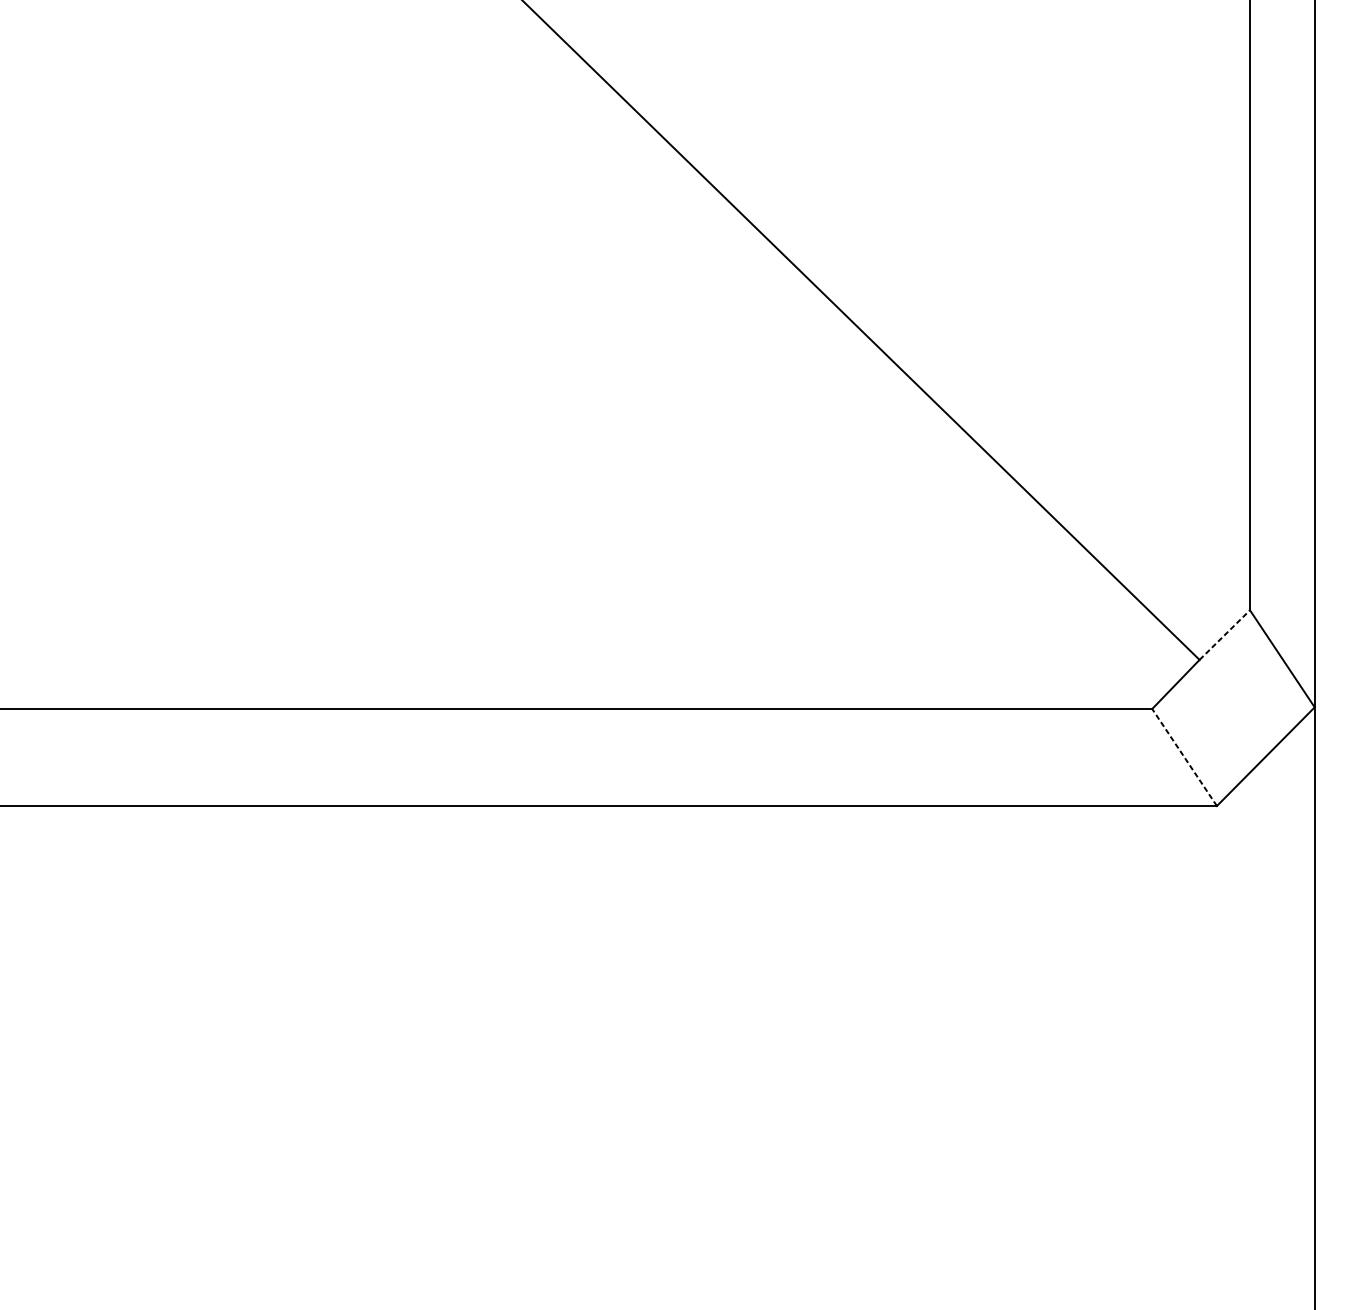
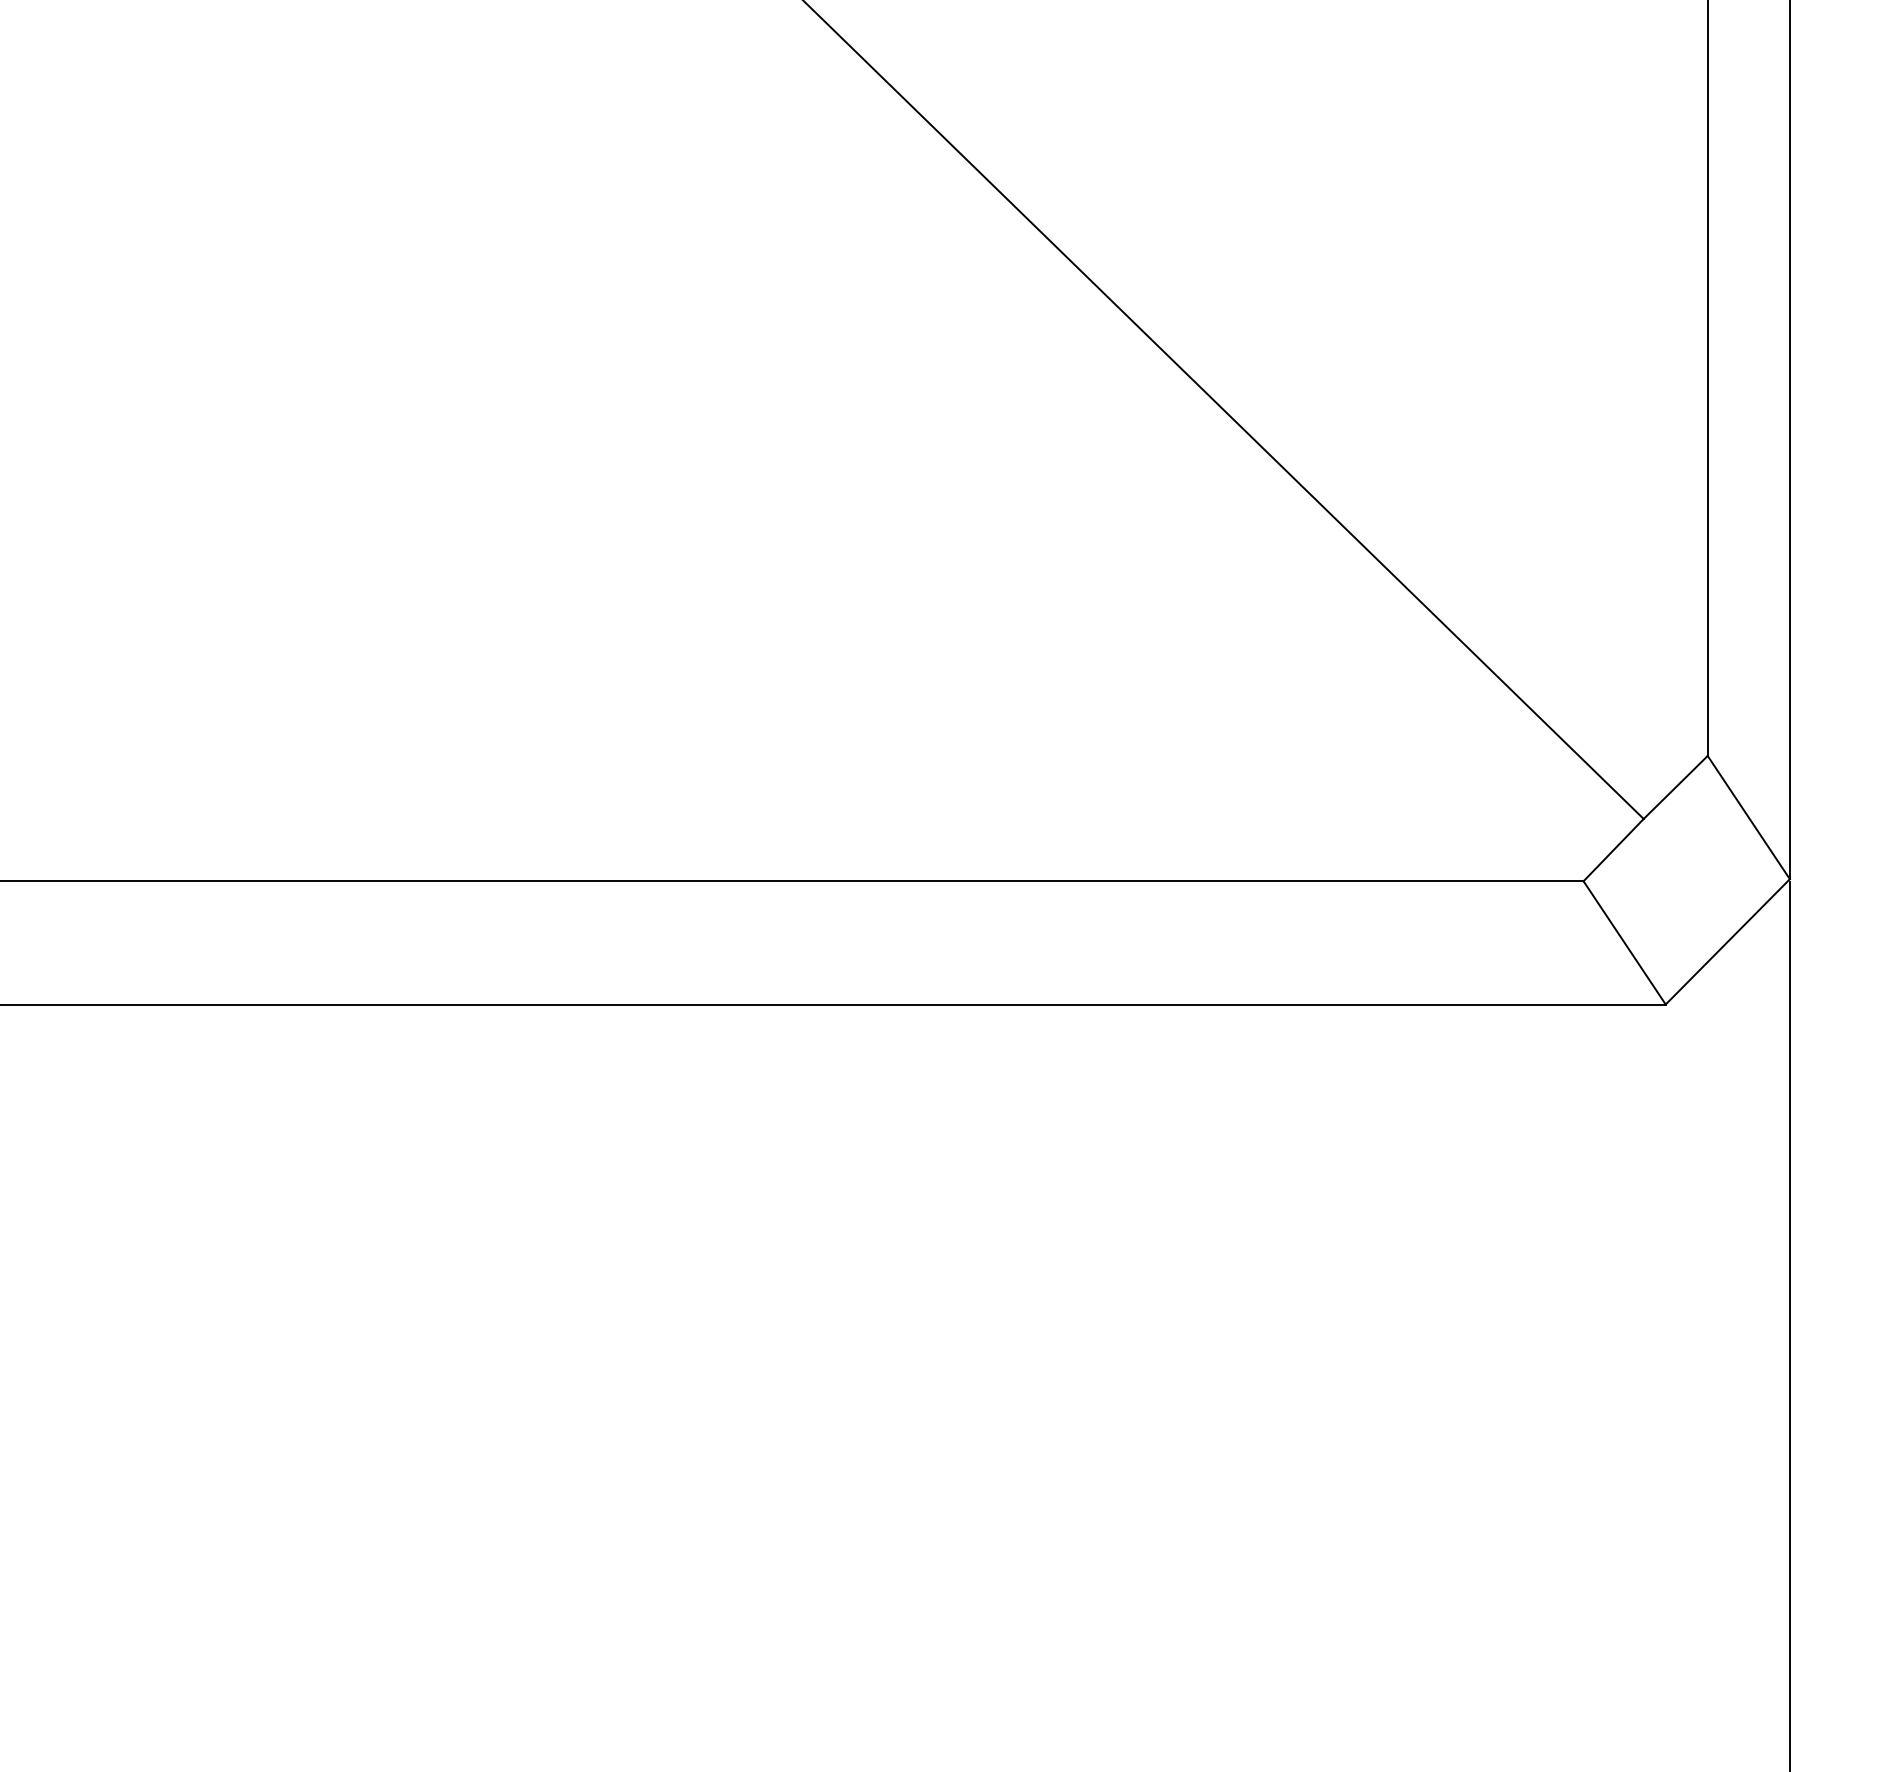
line: (1224, 635) -> (1675, 787), dashed -> solid
line: (1184, 757) -> (1624, 942), dashed -> solid

